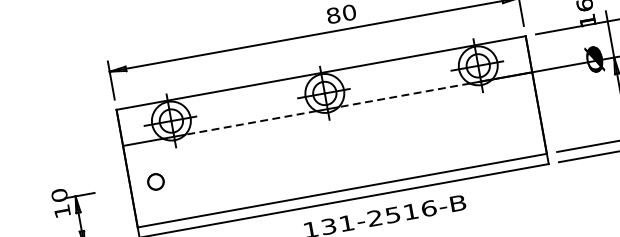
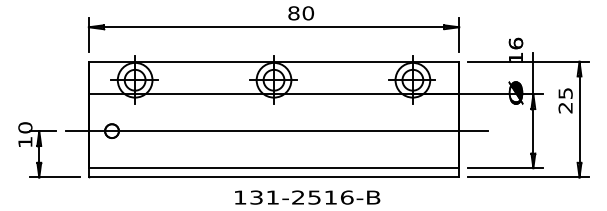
line: (403, 95) -> (342, 94), dashed -> solid
line: (250, 123) -> (204, 94), dashed -> solid
line: (337, 149) -> (276, 131), added

